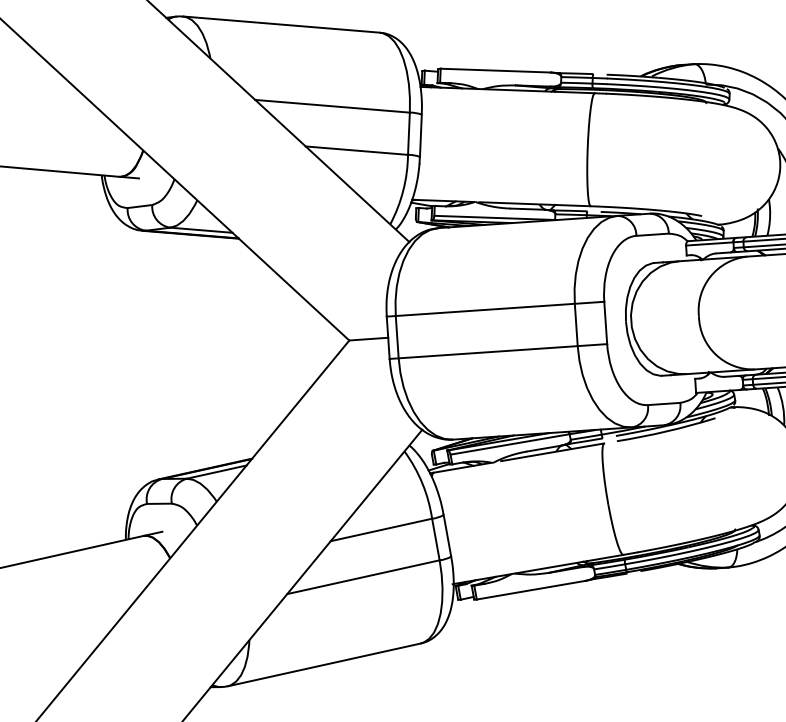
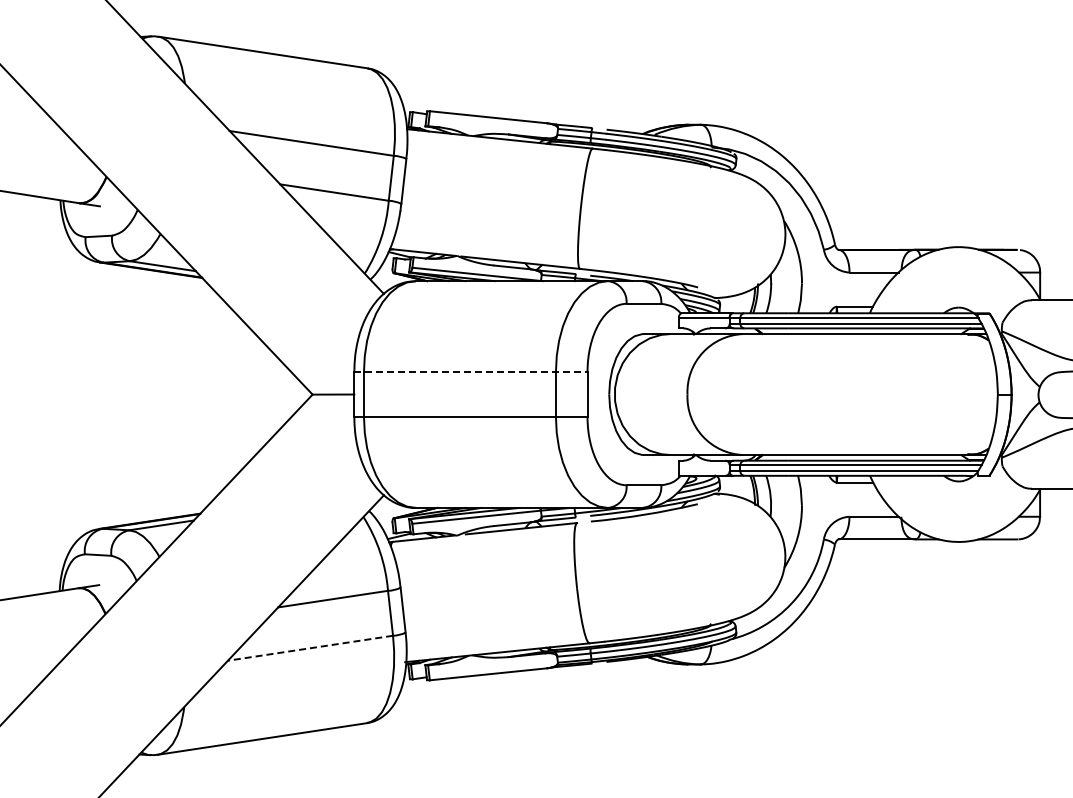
line: (495, 308) -> (470, 371), solid -> dashed
line: (363, 577) -> (310, 648), solid -> dashed

